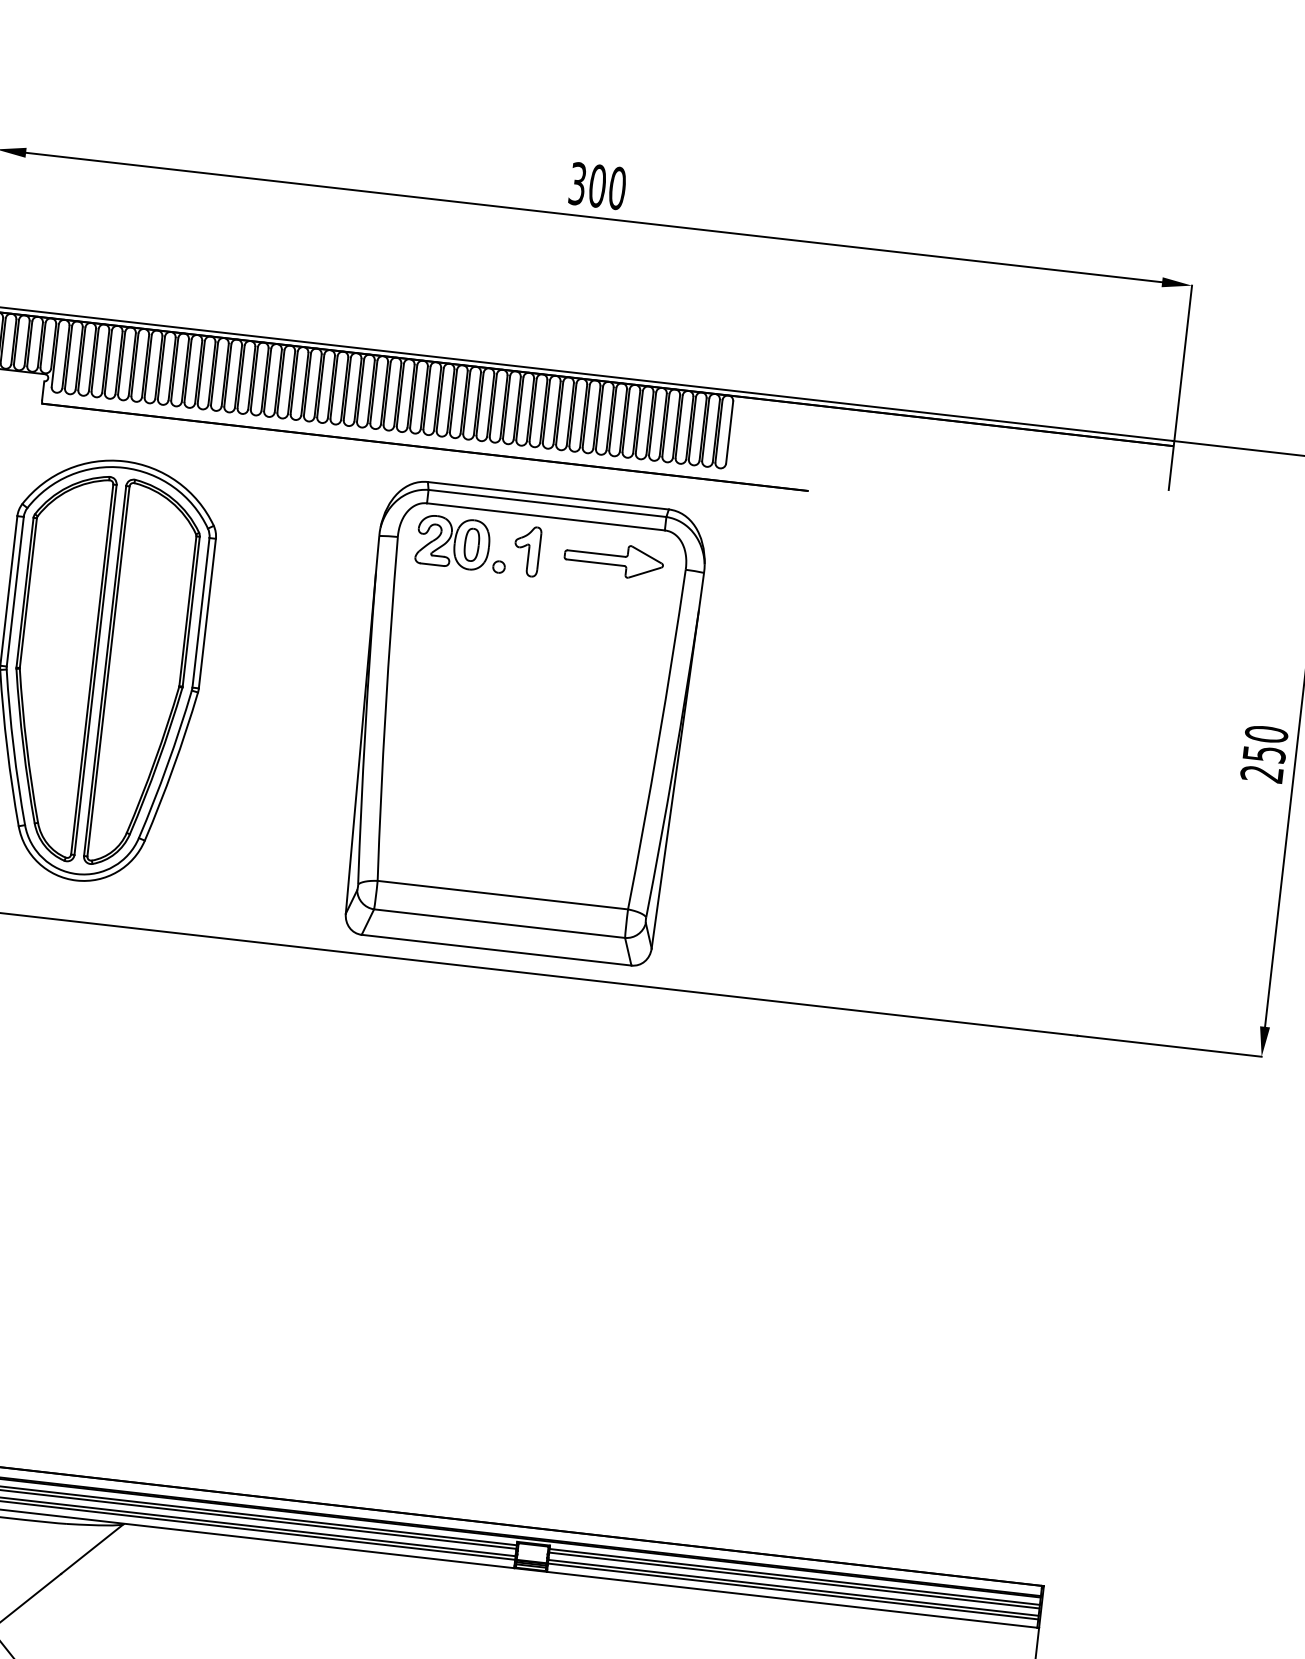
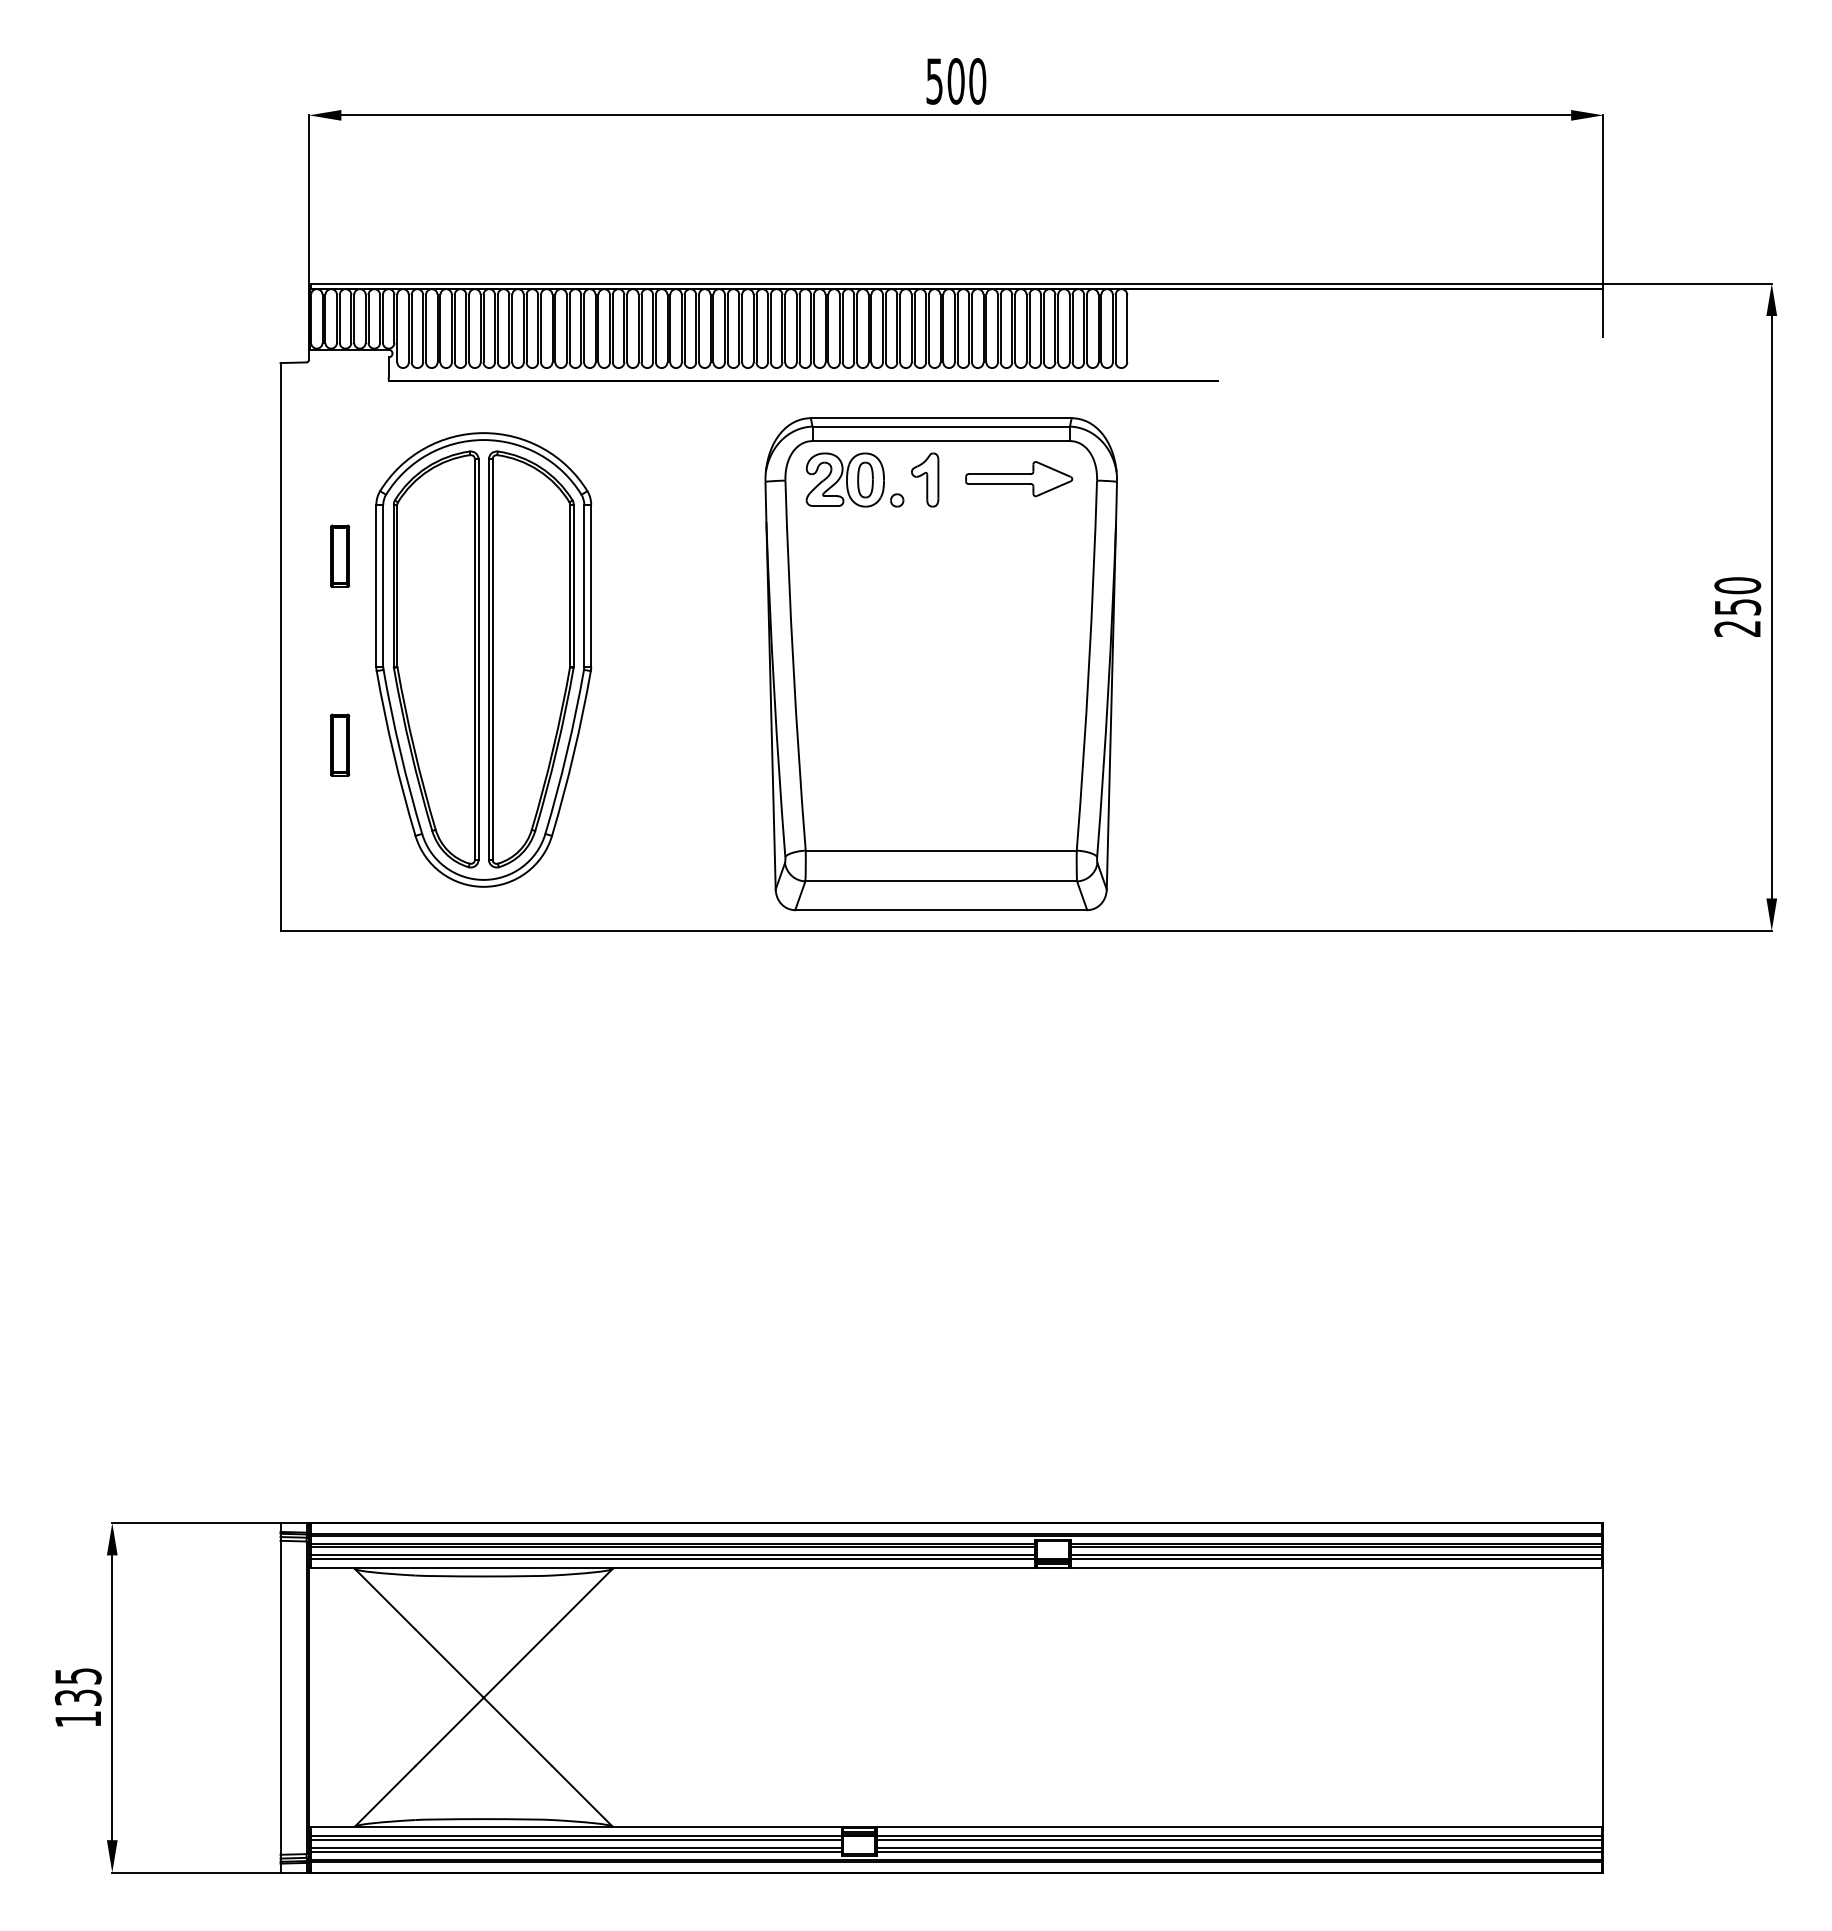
text: (577, 183) -> (934, 81), 300 -> 500

